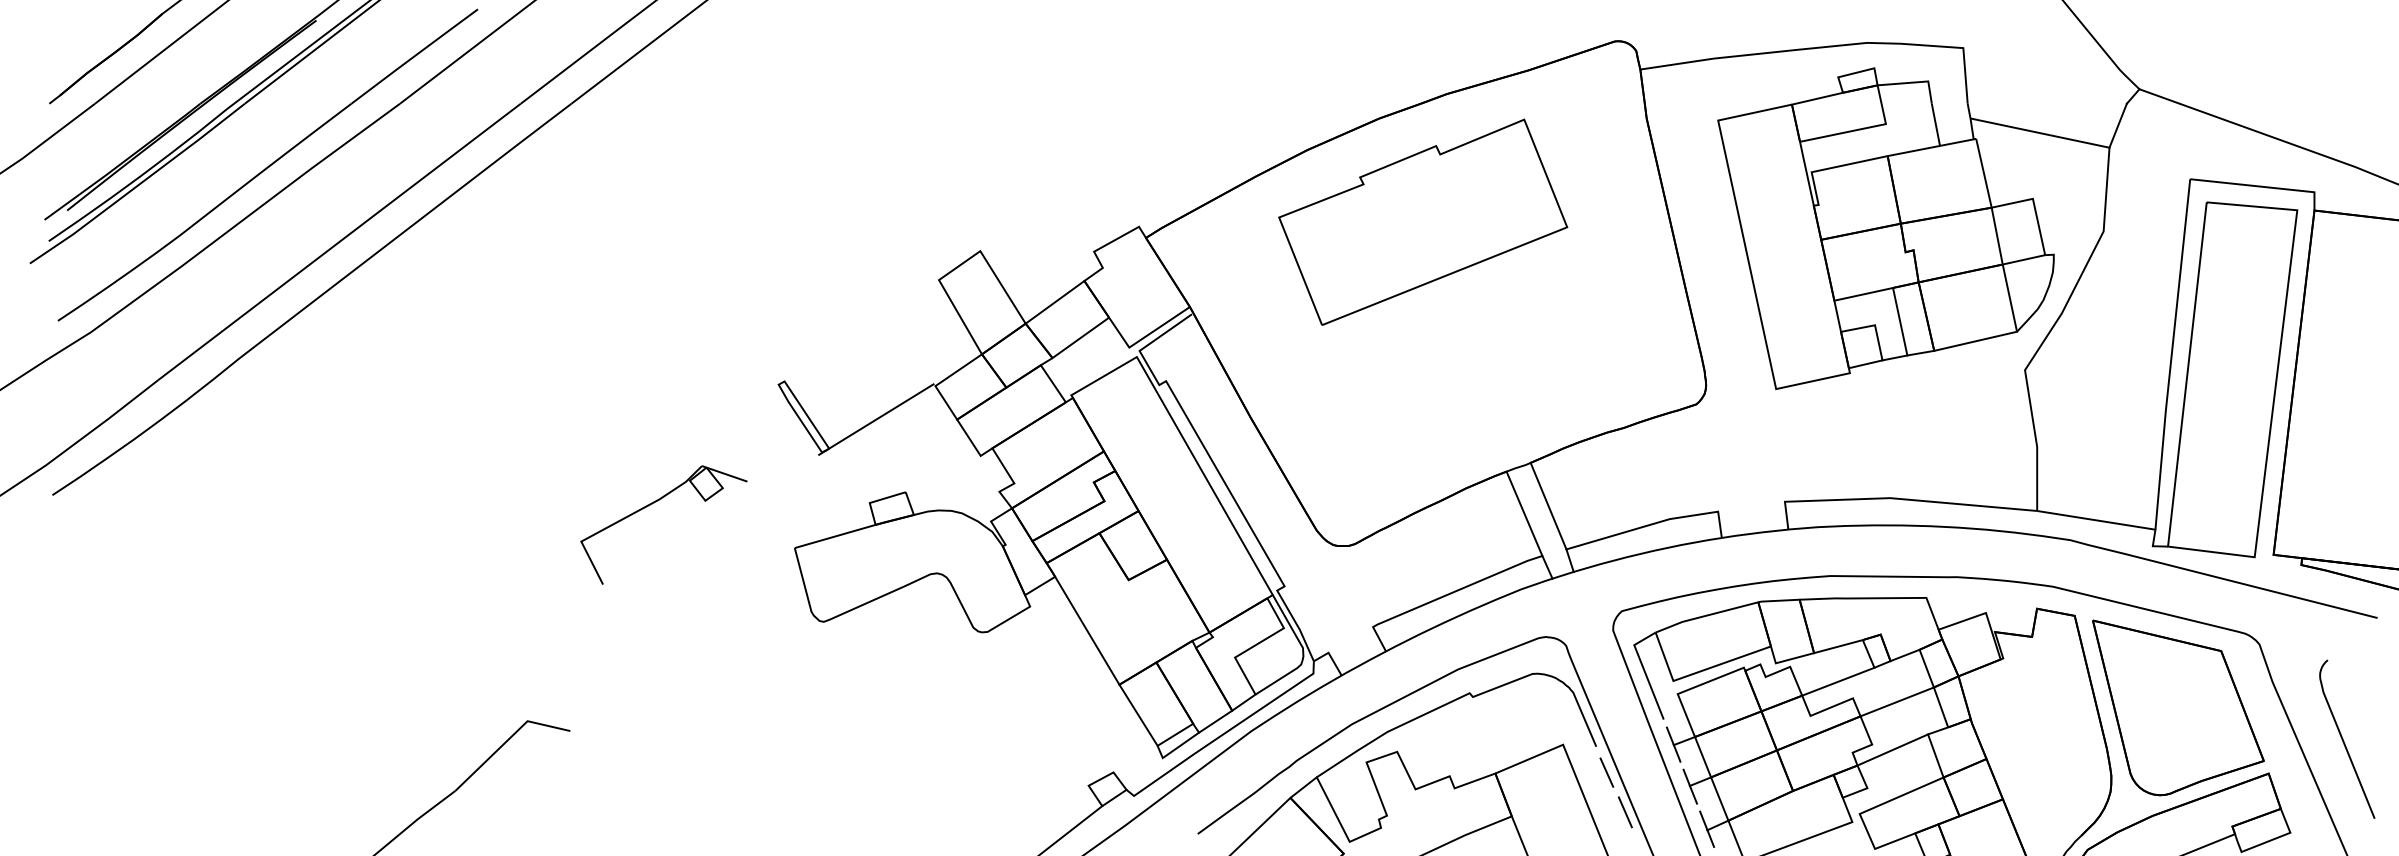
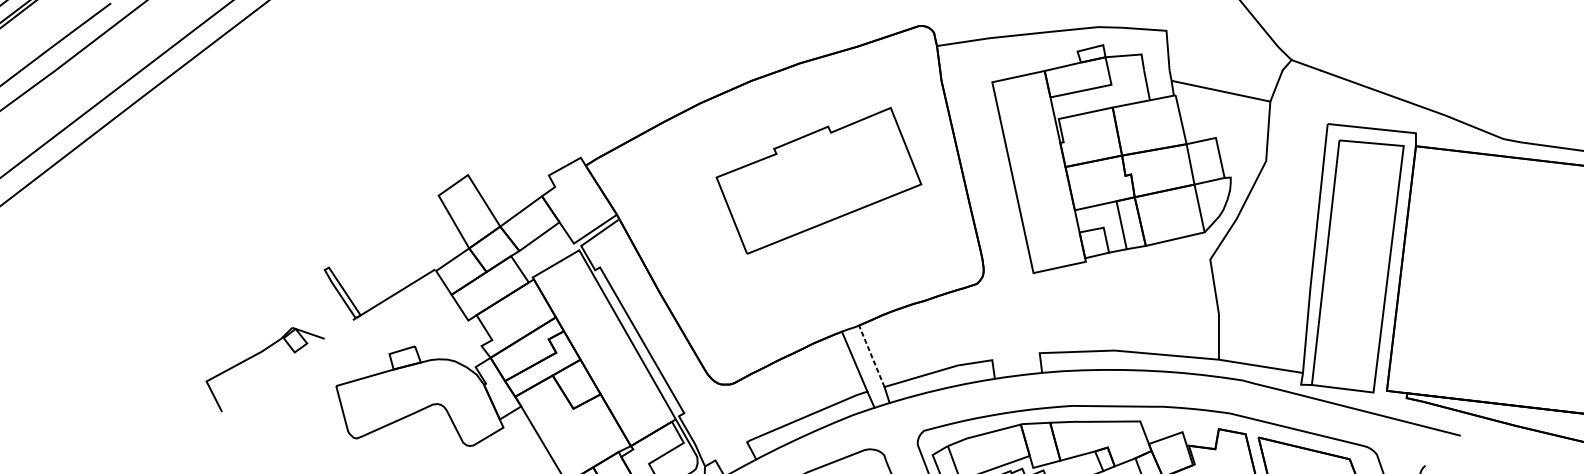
part: (1423, 221) -> (819, 180), moved
part: (652, 504) -> (257, 355), moved
line: (1548, 506) -> (871, 356), solid -> dashed

